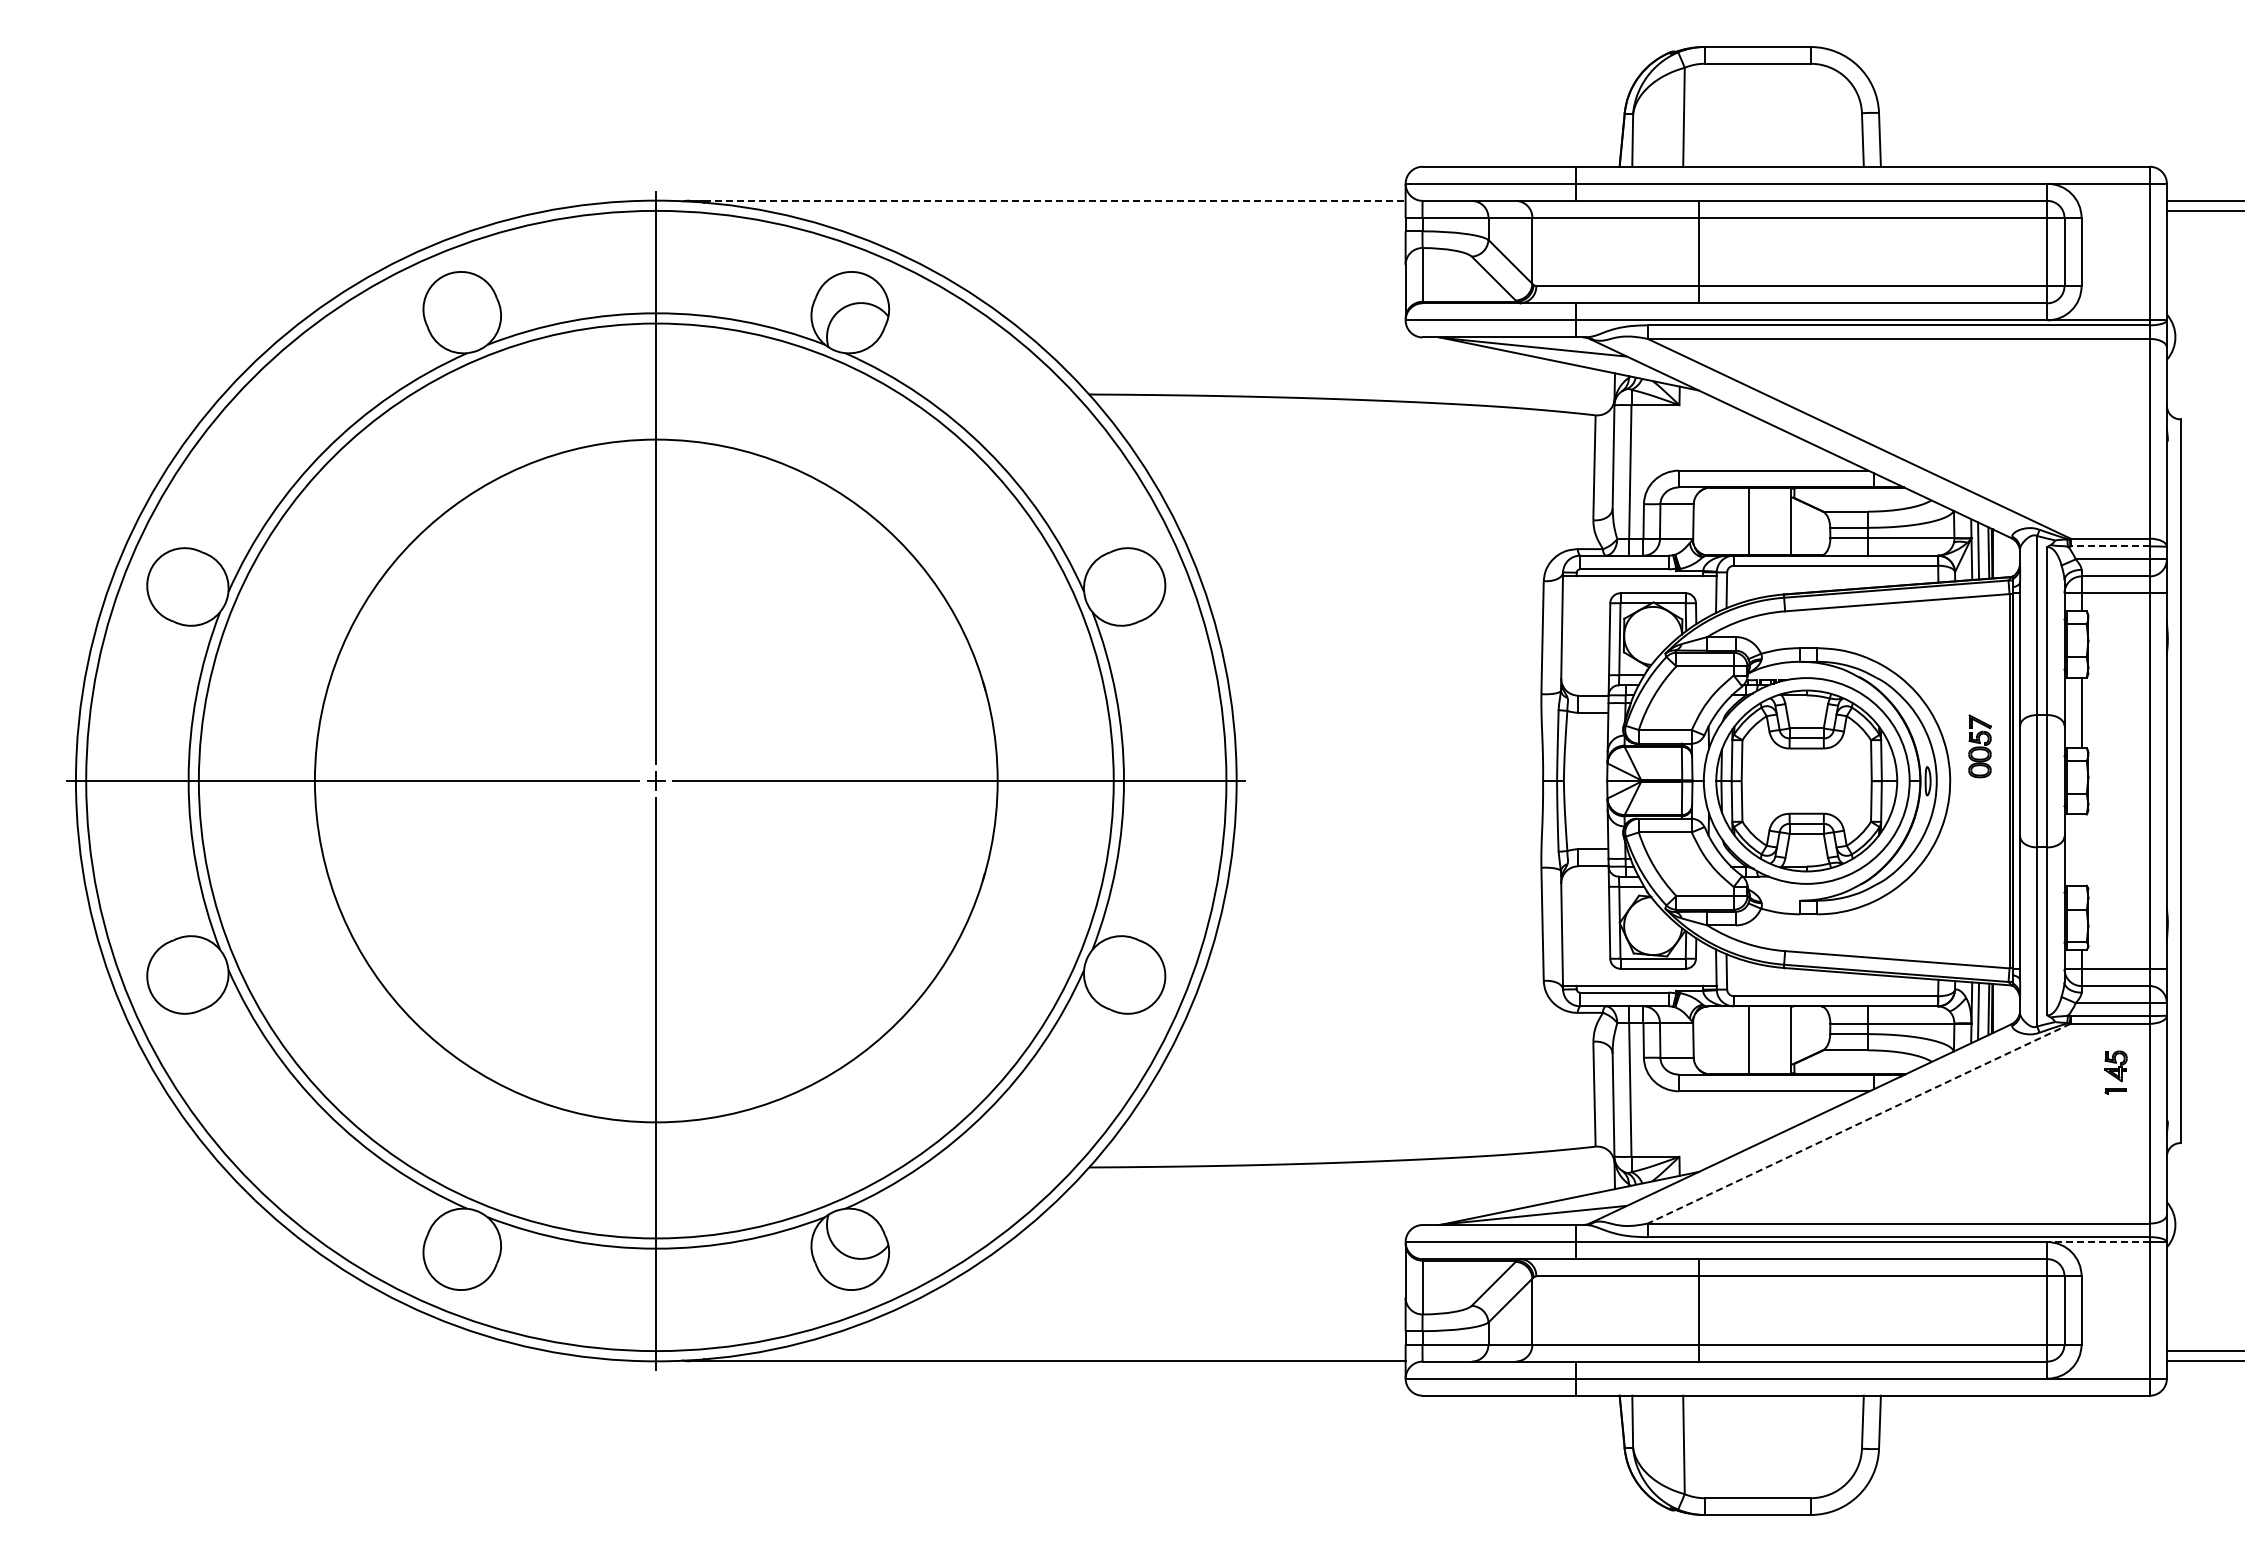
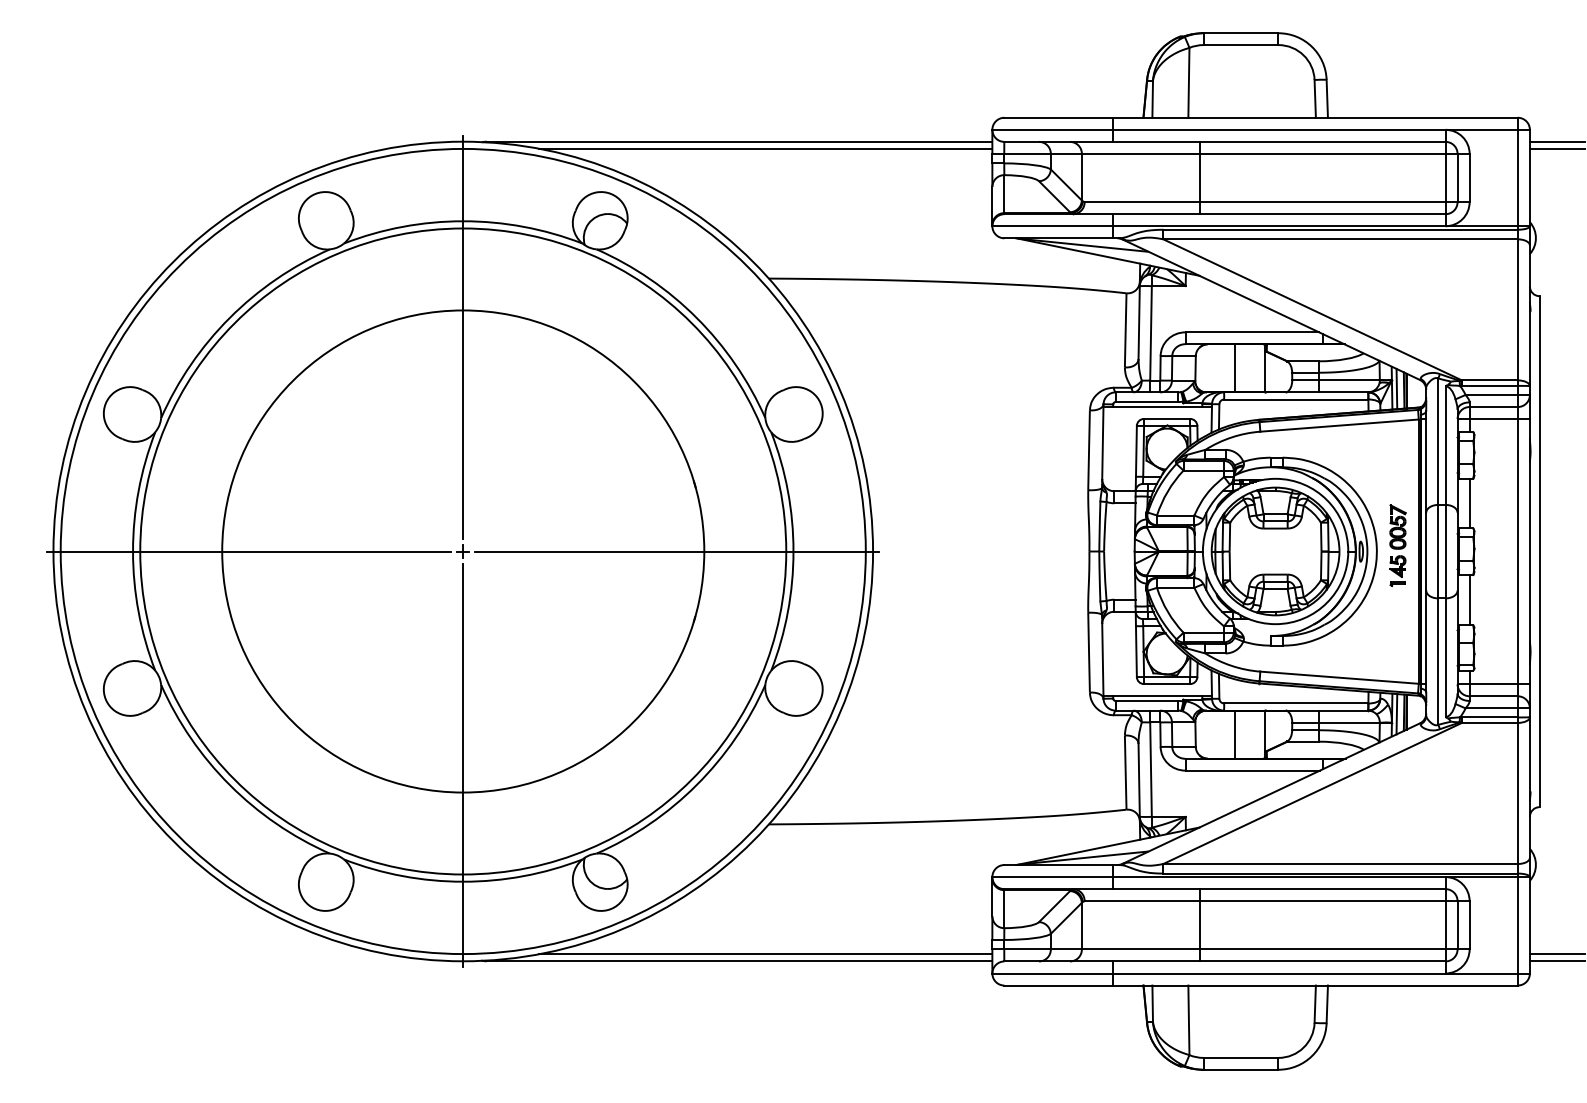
line: (1054, 200) -> (744, 141), dashed -> solid
line: (1084, 210) -> (765, 148), added
line: (2110, 546) -> (1490, 385), dashed -> solid
line: (2081, 849) -> (1469, 599), added
part: (2115, 1072) -> (1397, 570), moved
line: (1859, 1123) -> (1312, 793), dashed -> solid
line: (2098, 1242) -> (1481, 877), dashed -> solid
line: (1084, 1351) -> (765, 954), added

